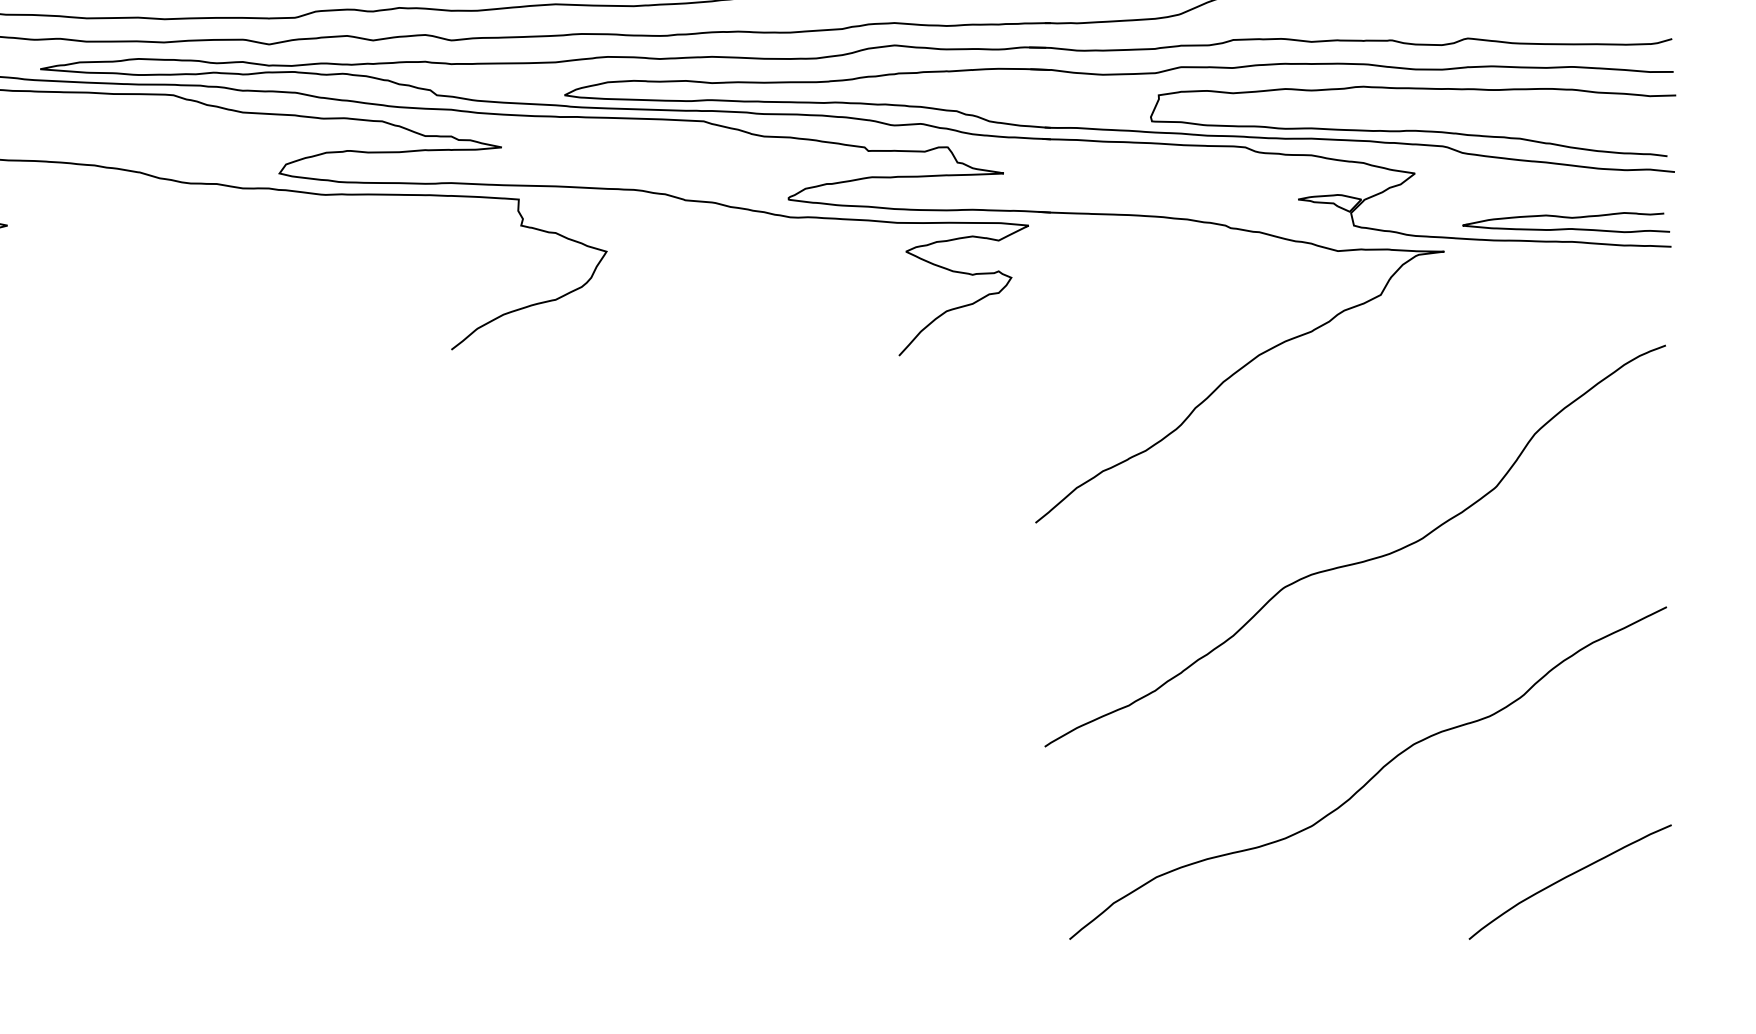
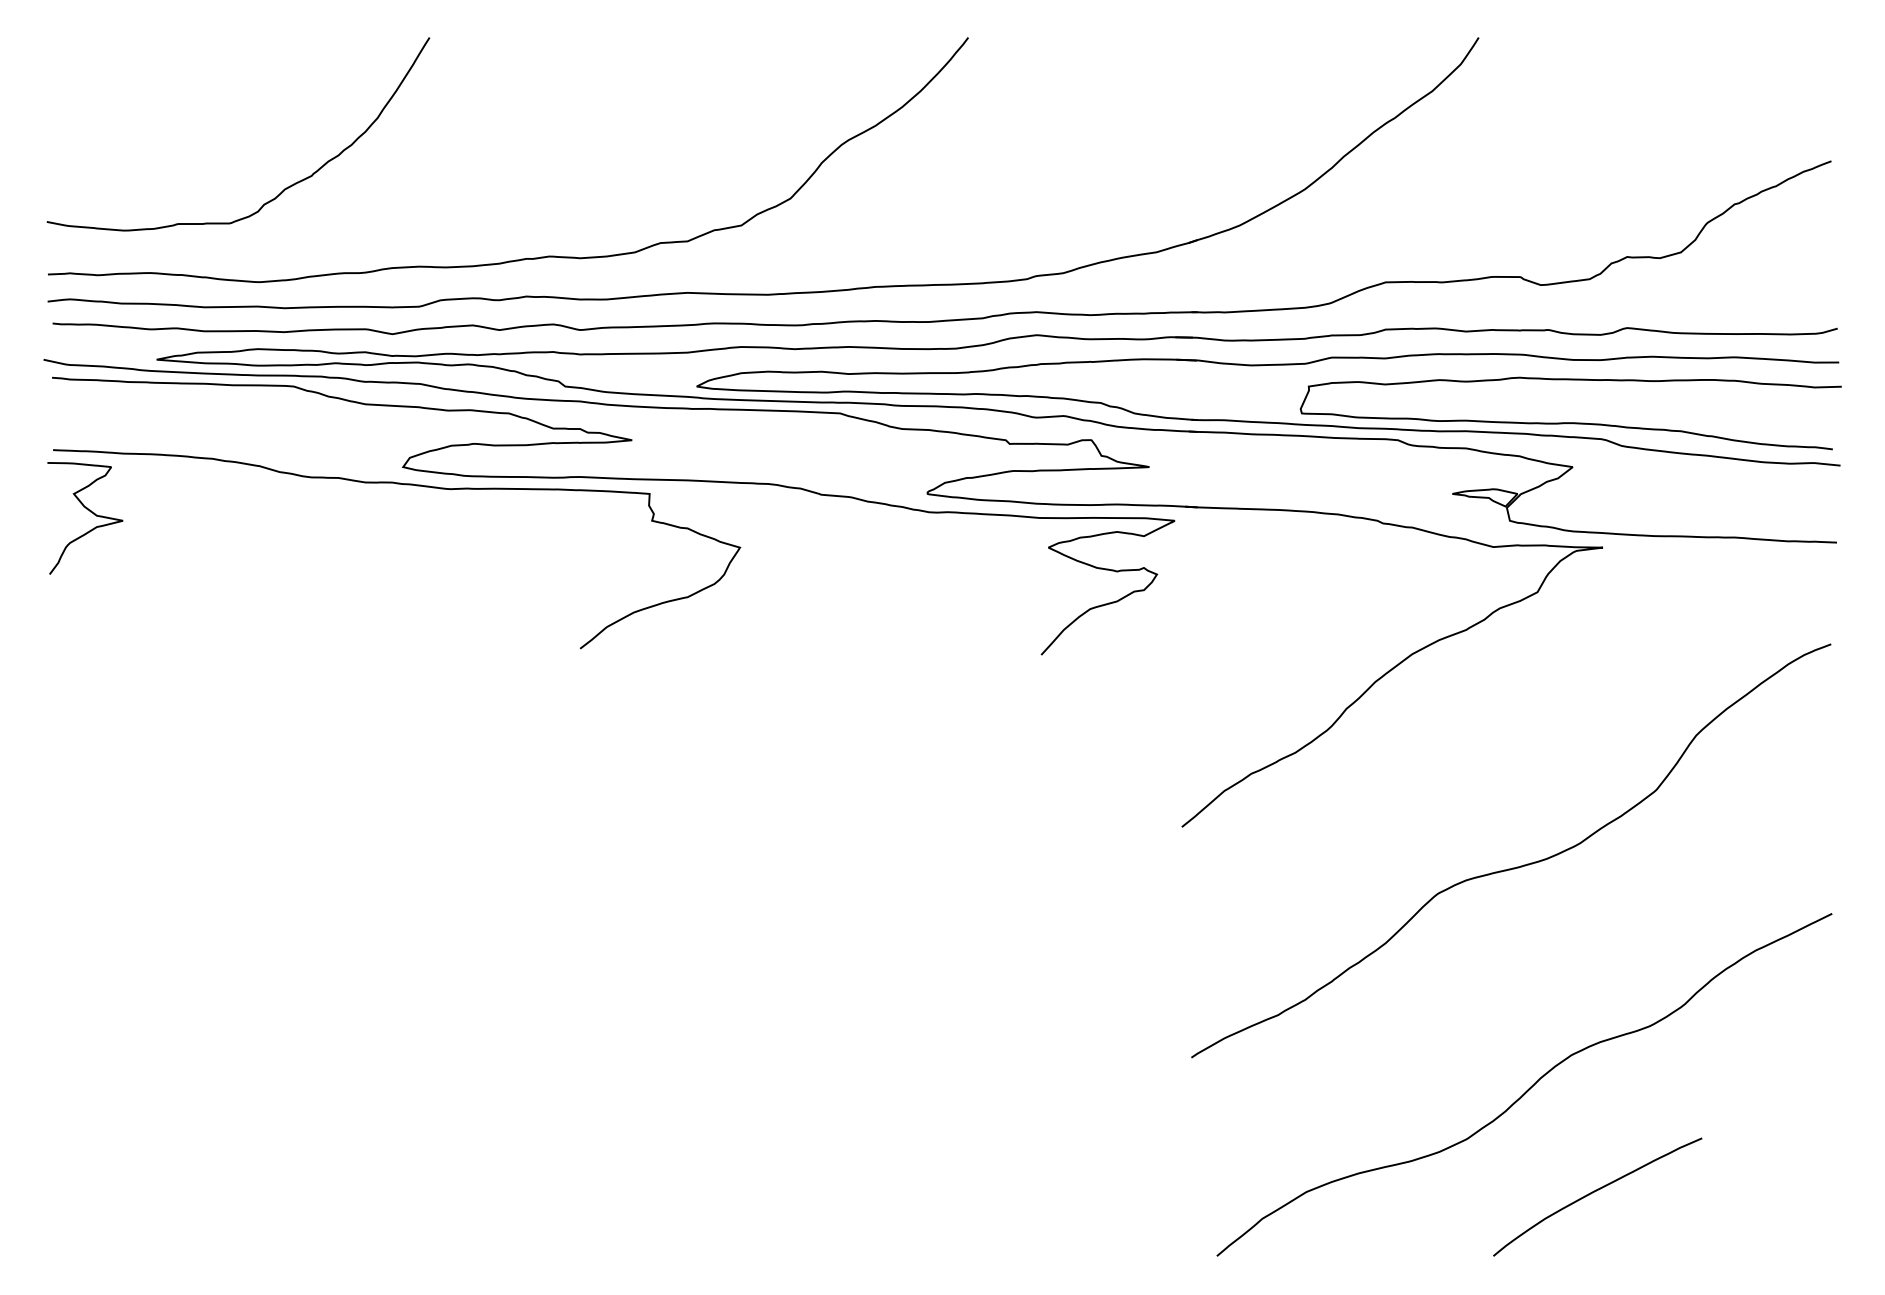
curve: (1566, 218) -> (1728, 513), removed
curve: (1567, 877) -> (1594, 1192), moved

